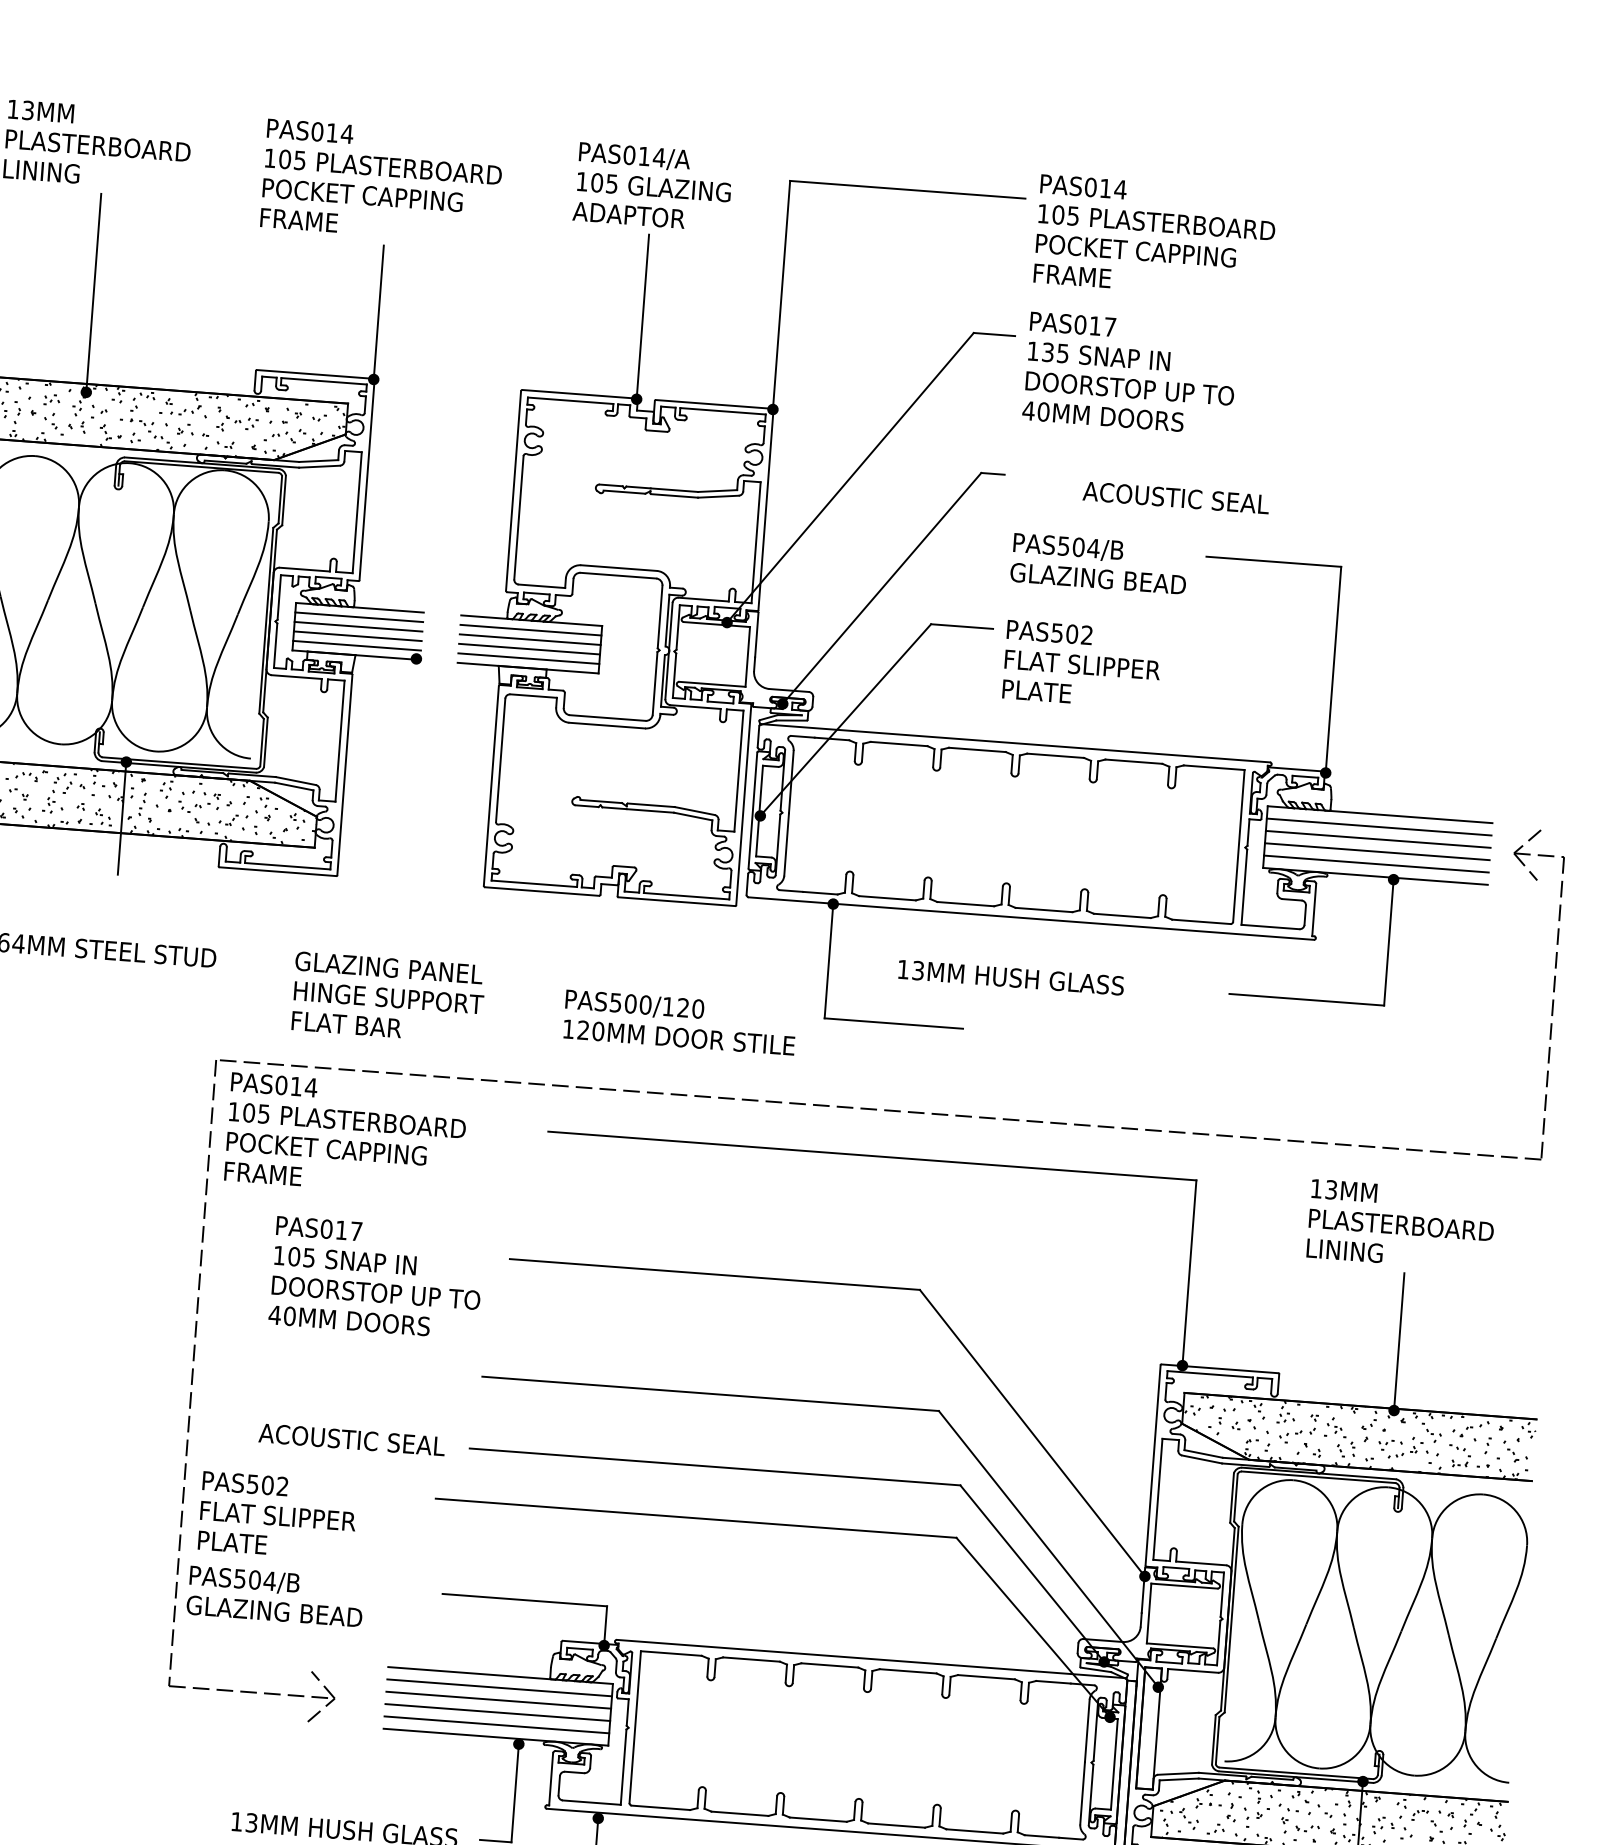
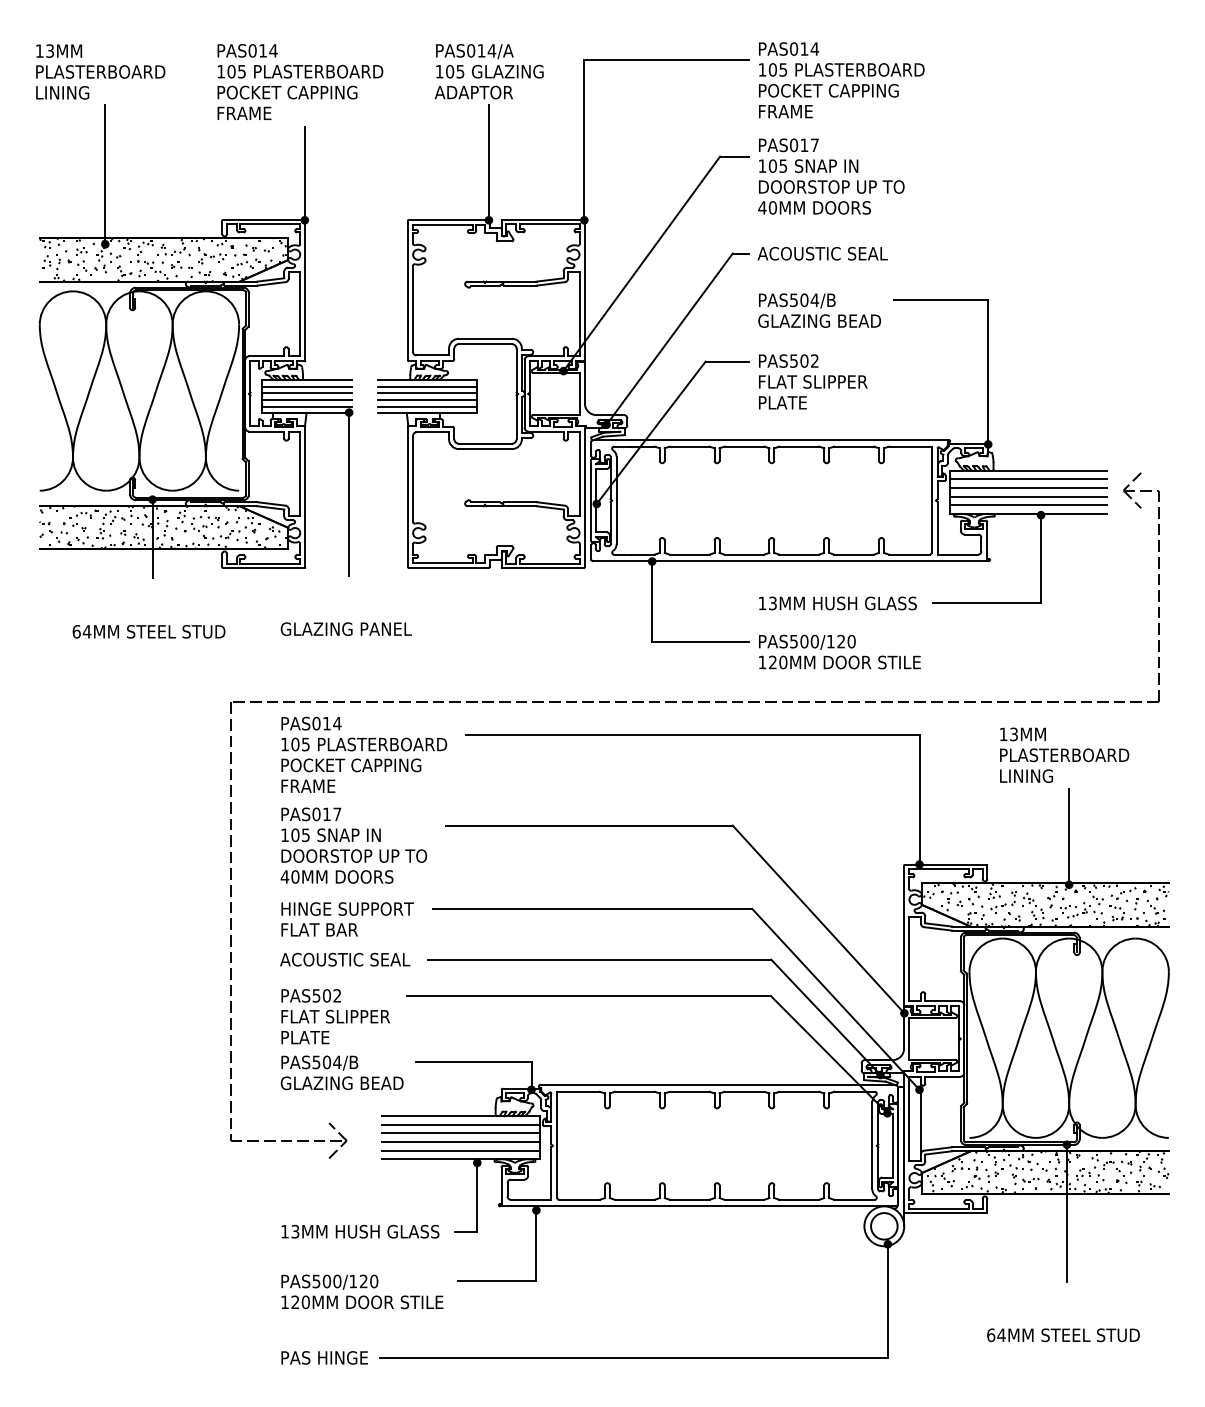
text: (1047, 351) -> (772, 165), 135 -> 105
text: (1175, 497) -> (822, 253), moved
line: (408, 774) -> (349, 493), added
text: (1010, 977) -> (837, 603), moved
text: (387, 1012) -> (347, 919), moved
text: (679, 1021) -> (839, 651), moved
text: (346, 1134) -> (364, 754), moved
text: (277, 1515) -> (335, 1016), moved
text: (274, 1595) -> (341, 1072), moved

